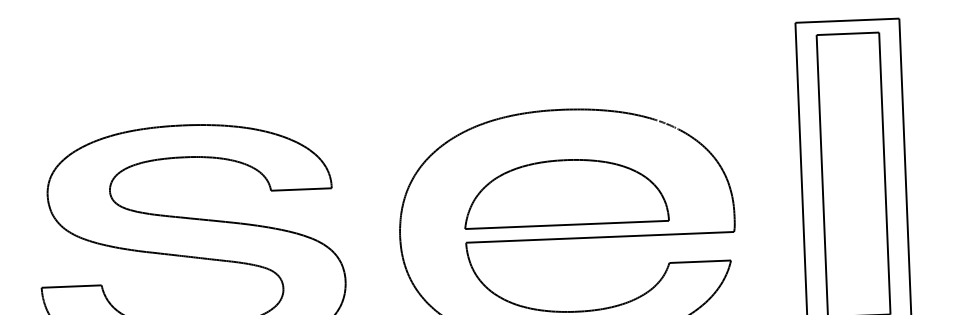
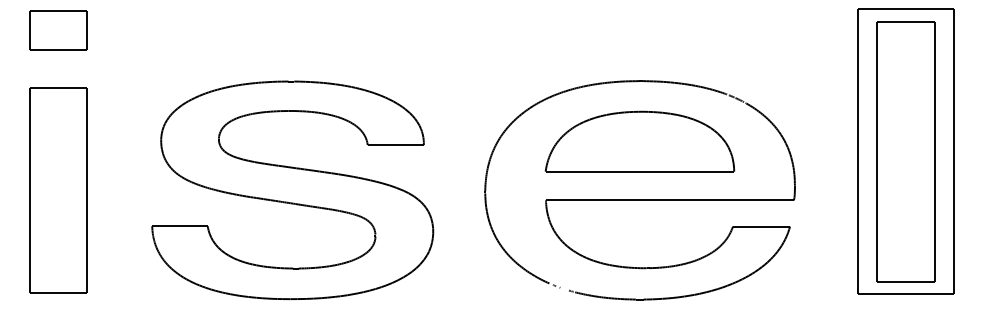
part: (565, 192) -> (639, 141), moved

